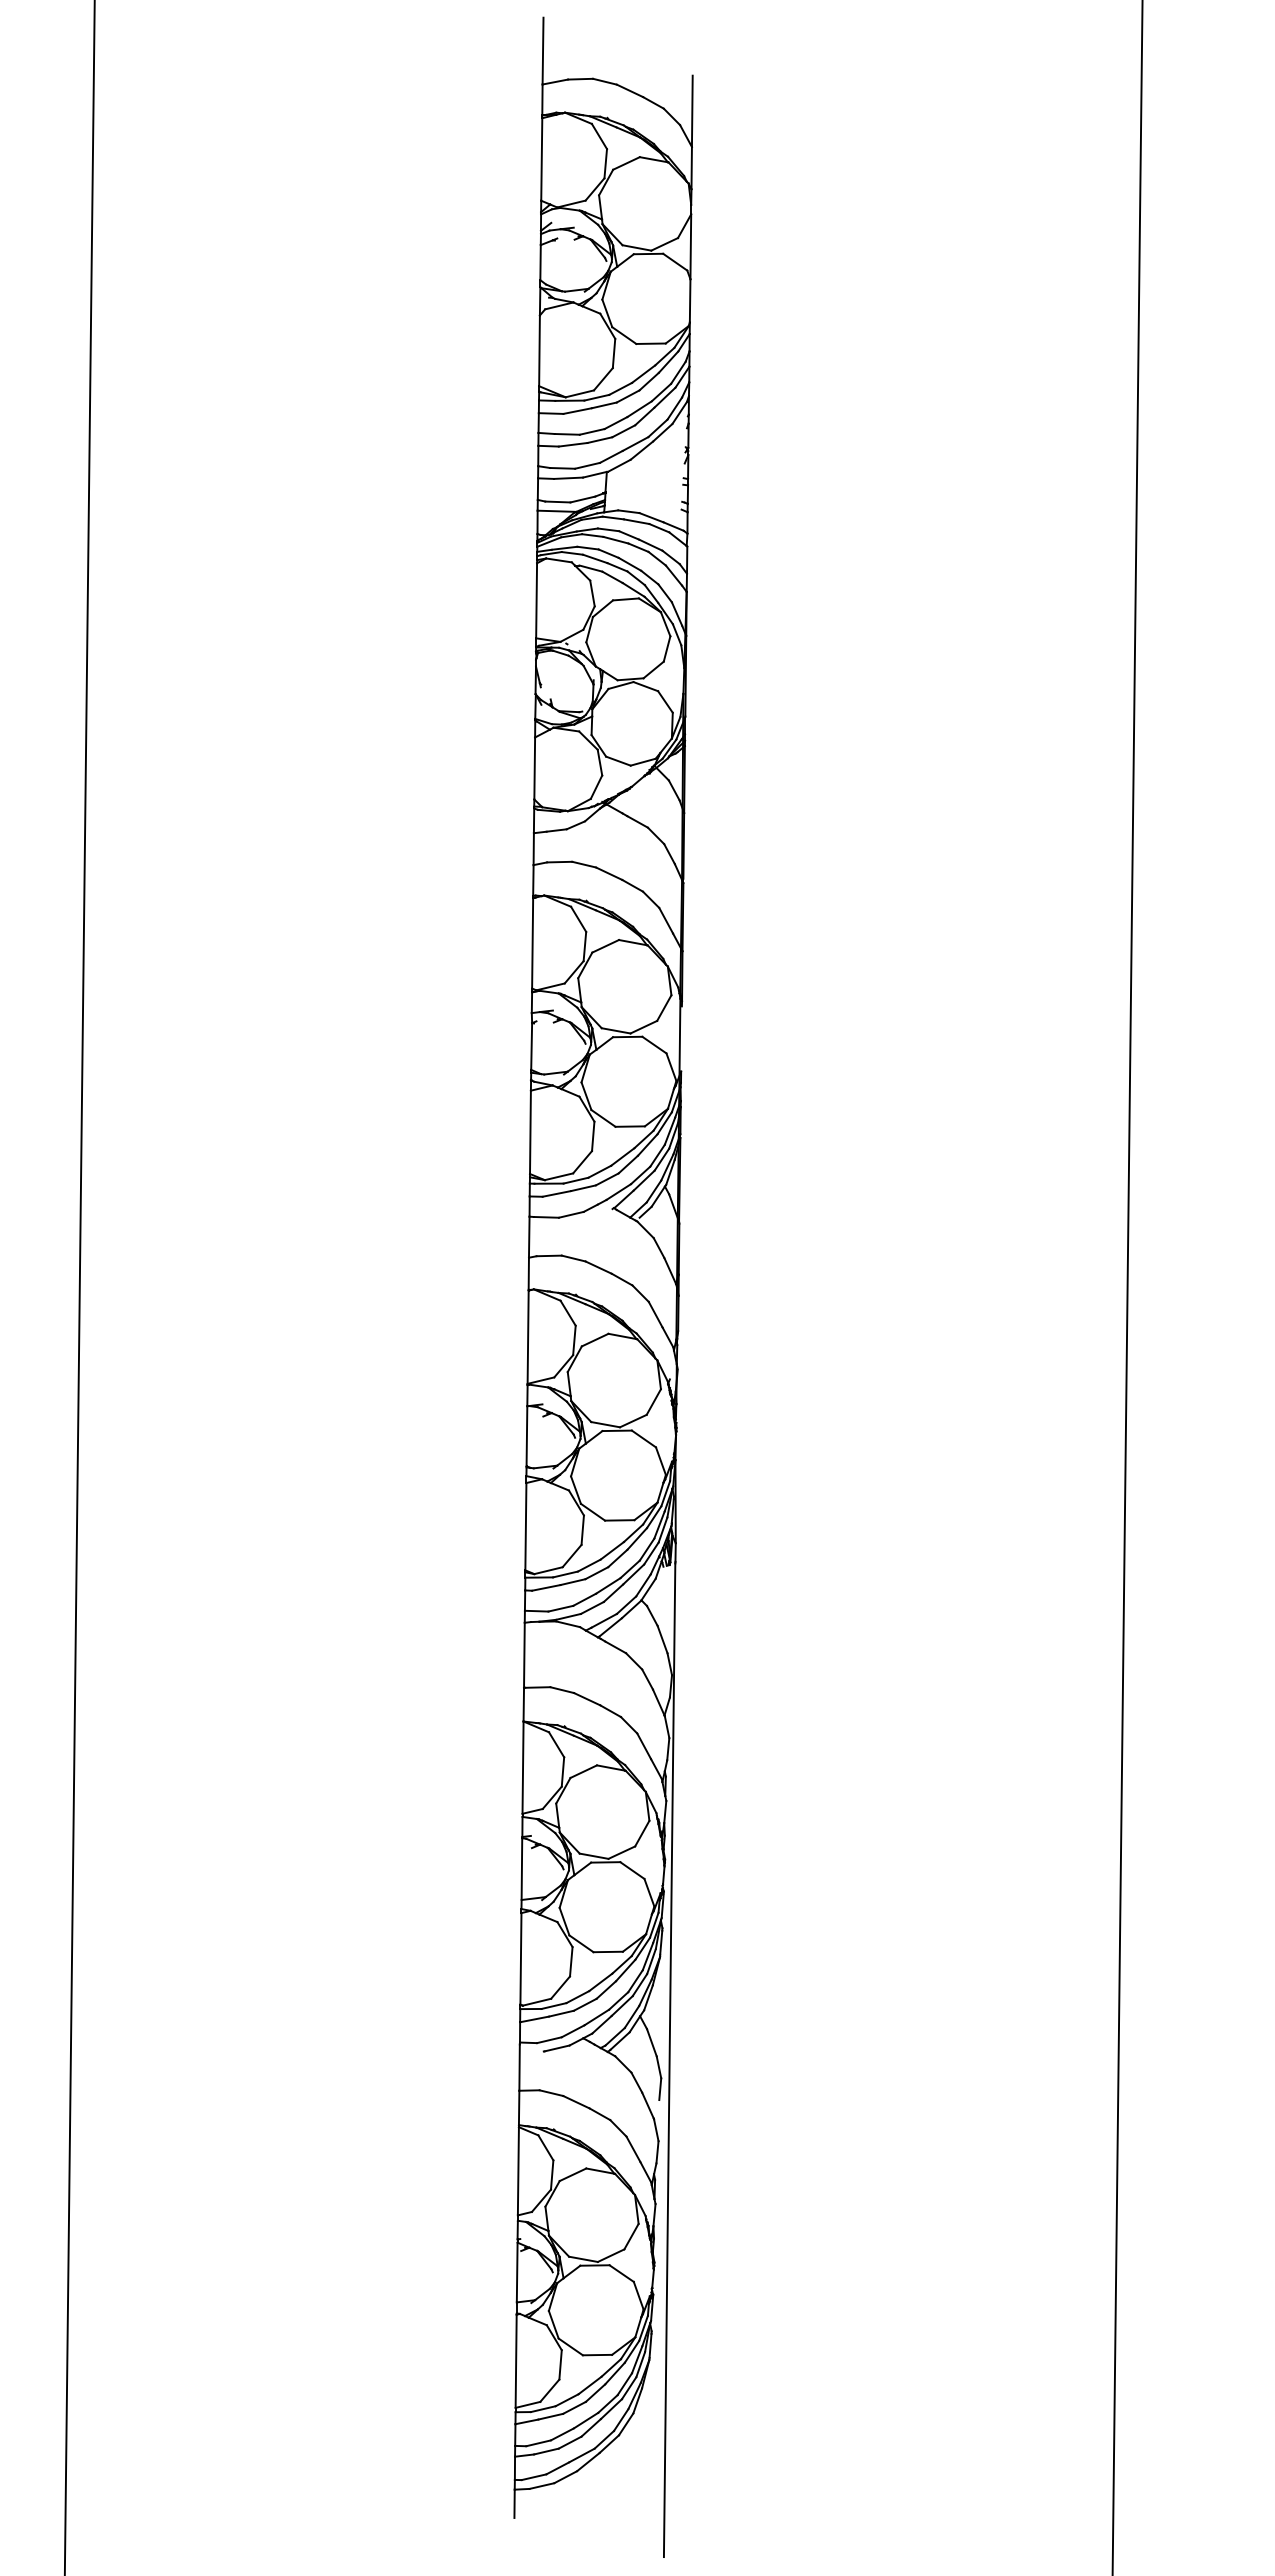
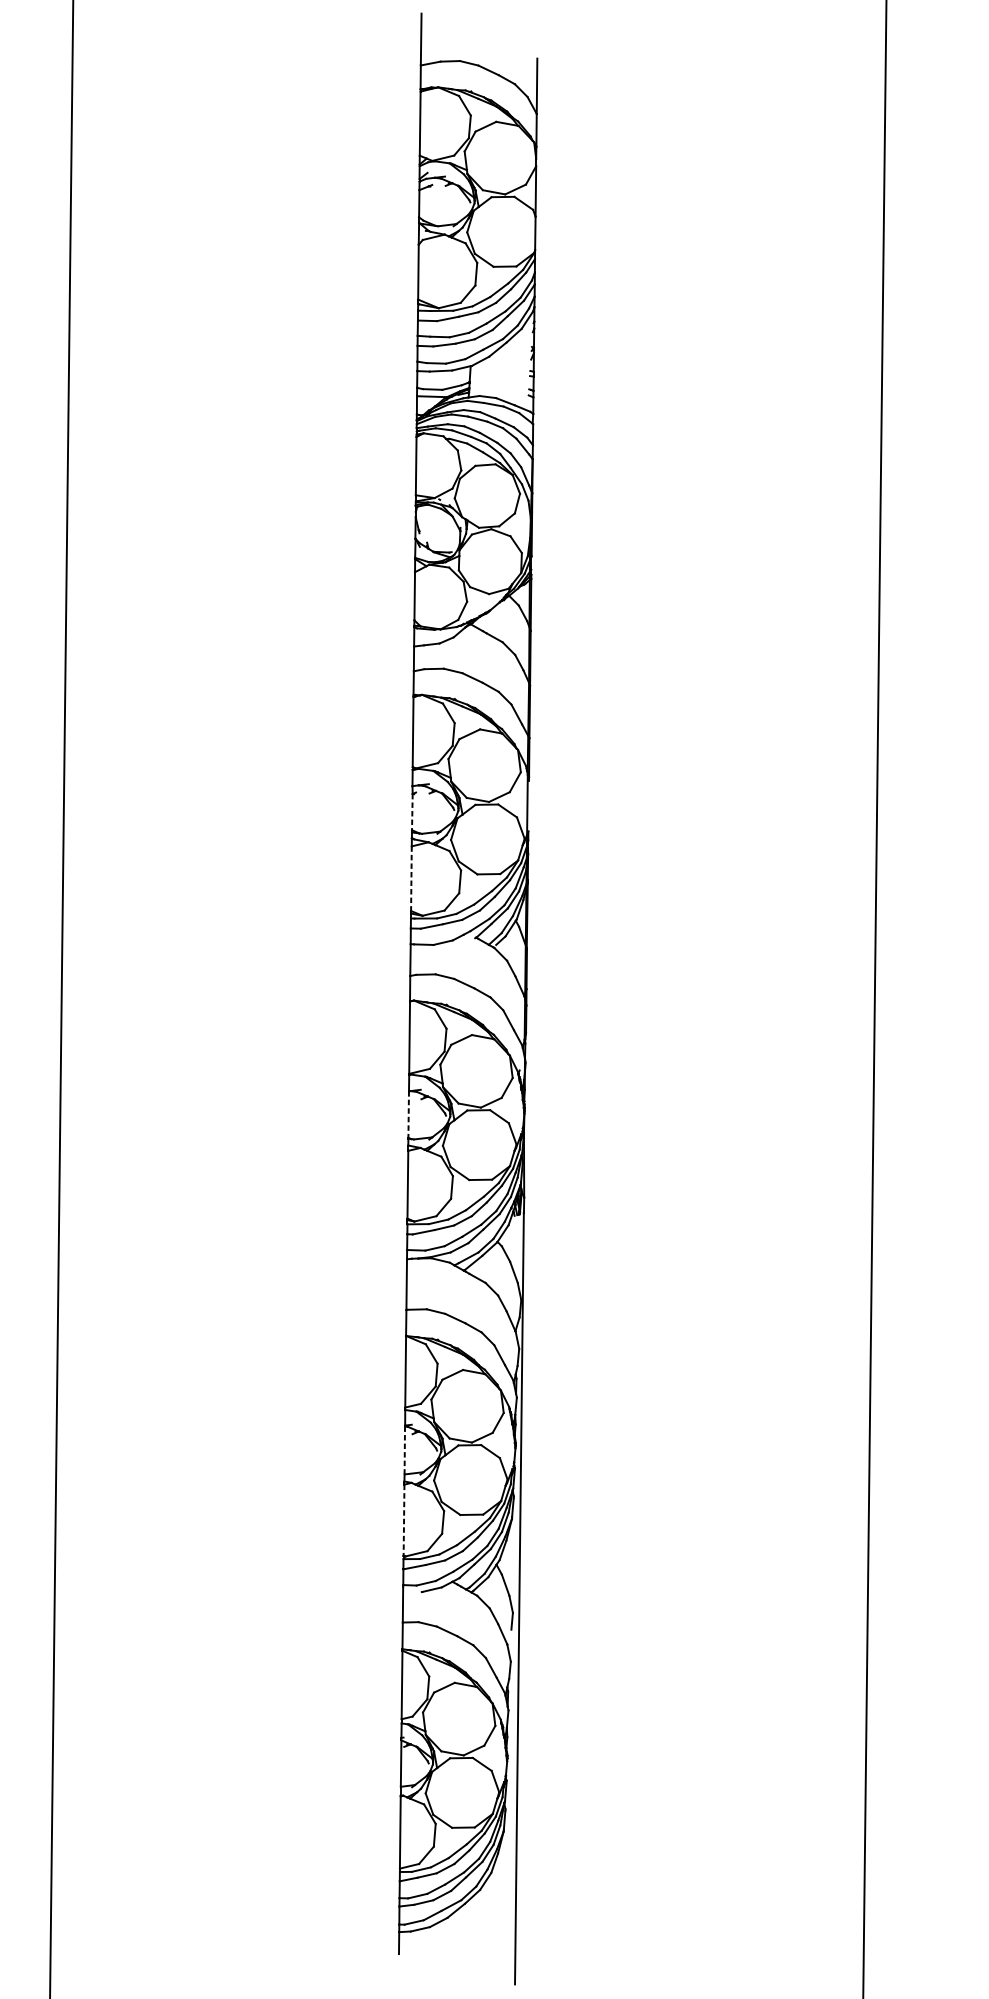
line: (531, 1047) -> (412, 812), solid -> dashed
line: (530, 1132) -> (411, 878), solid -> dashed
line: (526, 1436) -> (408, 1114), solid -> dashed
line: (521, 1869) -> (404, 1450), solid -> dashed
line: (520, 1958) -> (403, 1519), solid -> dashed

